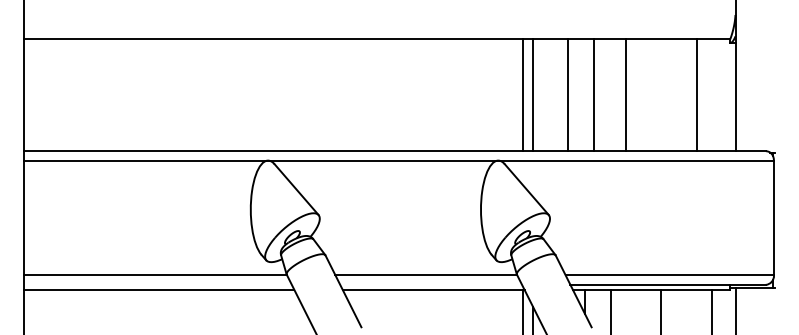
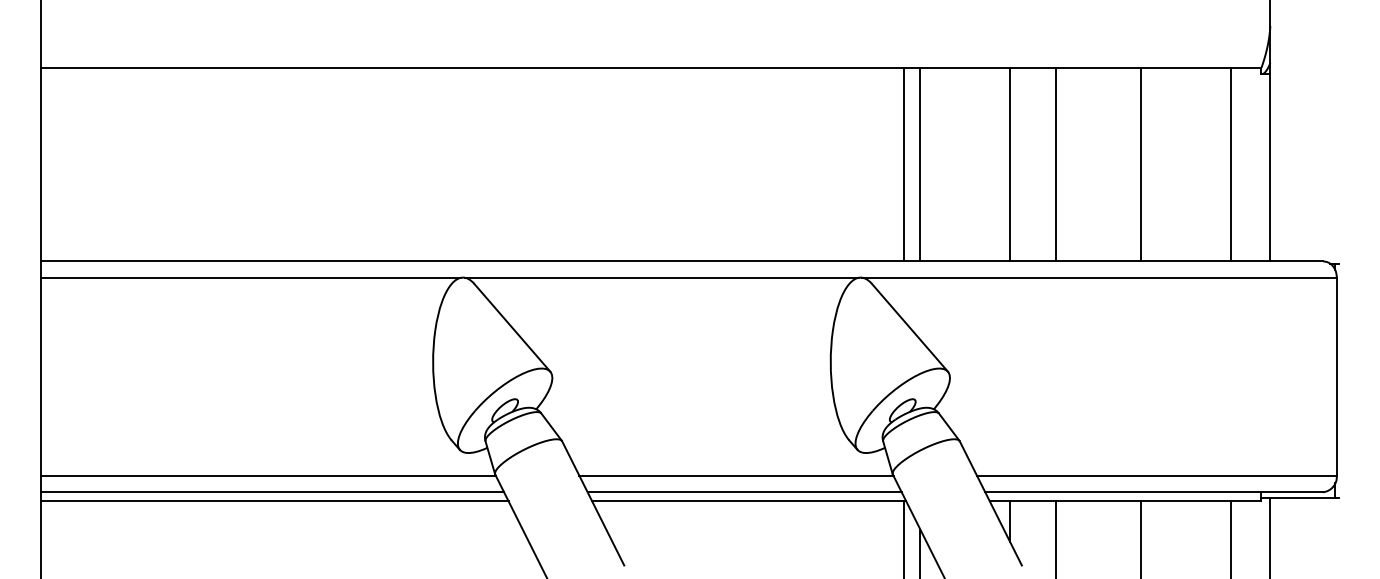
line: (567, 95) -> (1009, 165), moved
line: (594, 95) -> (1056, 165), moved
line: (625, 95) -> (1140, 165), moved
line: (697, 95) -> (1230, 165), moved
line: (157, 284) -> (271, 491), added
line: (431, 284) -> (745, 491), added

